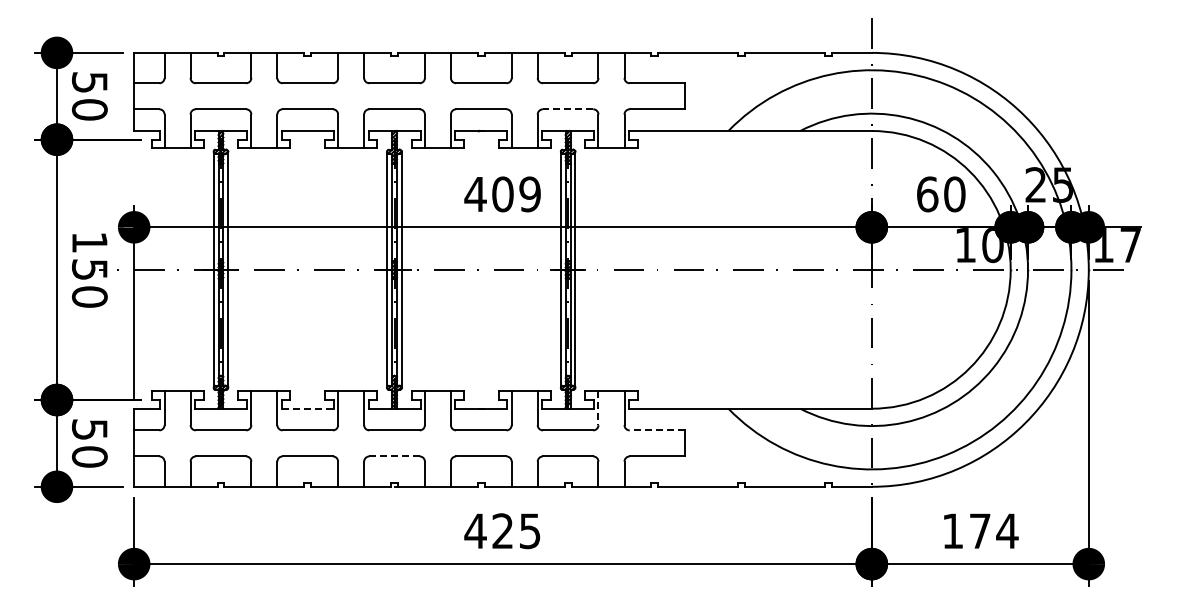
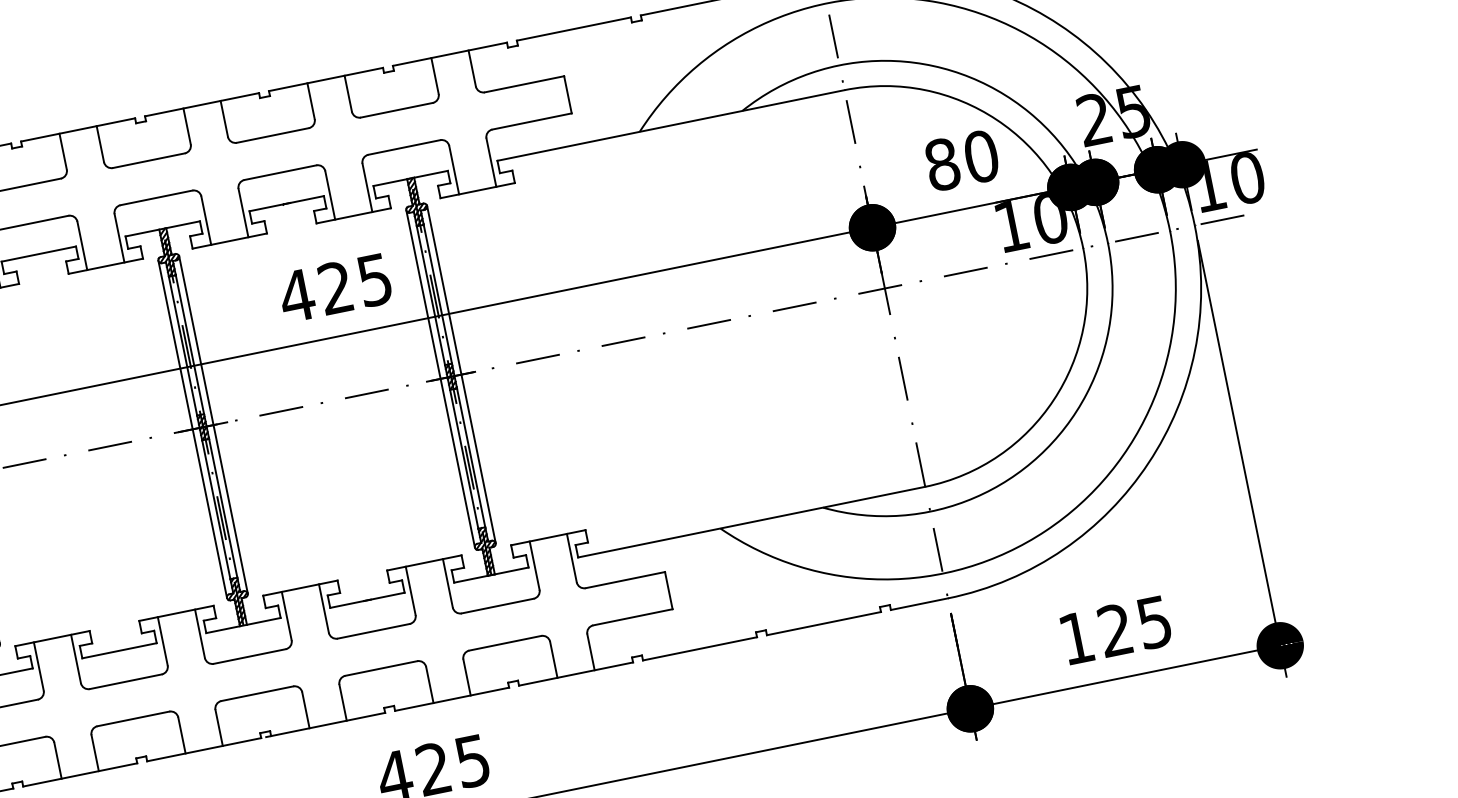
line: (567, 109) -> (403, 147), dashed -> solid
text: (516, 194) -> (355, 284), 409 -> 425
text: (927, 194) -> (942, 164), 60 -> 80
text: (1130, 245) -> (1247, 178), 17 -> 10
line: (308, 408) -> (120, 650), dashed -> solid
line: (598, 408) -> (534, 565), dashed -> solid
line: (657, 430) -> (625, 580), dashed -> solid
line: (394, 456) -> (257, 693), dashed -> solid
text: (993, 531) -> (1134, 626), 174 -> 125

